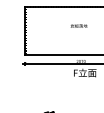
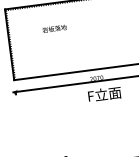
text: (78, 25) -> (53, 28), moved

